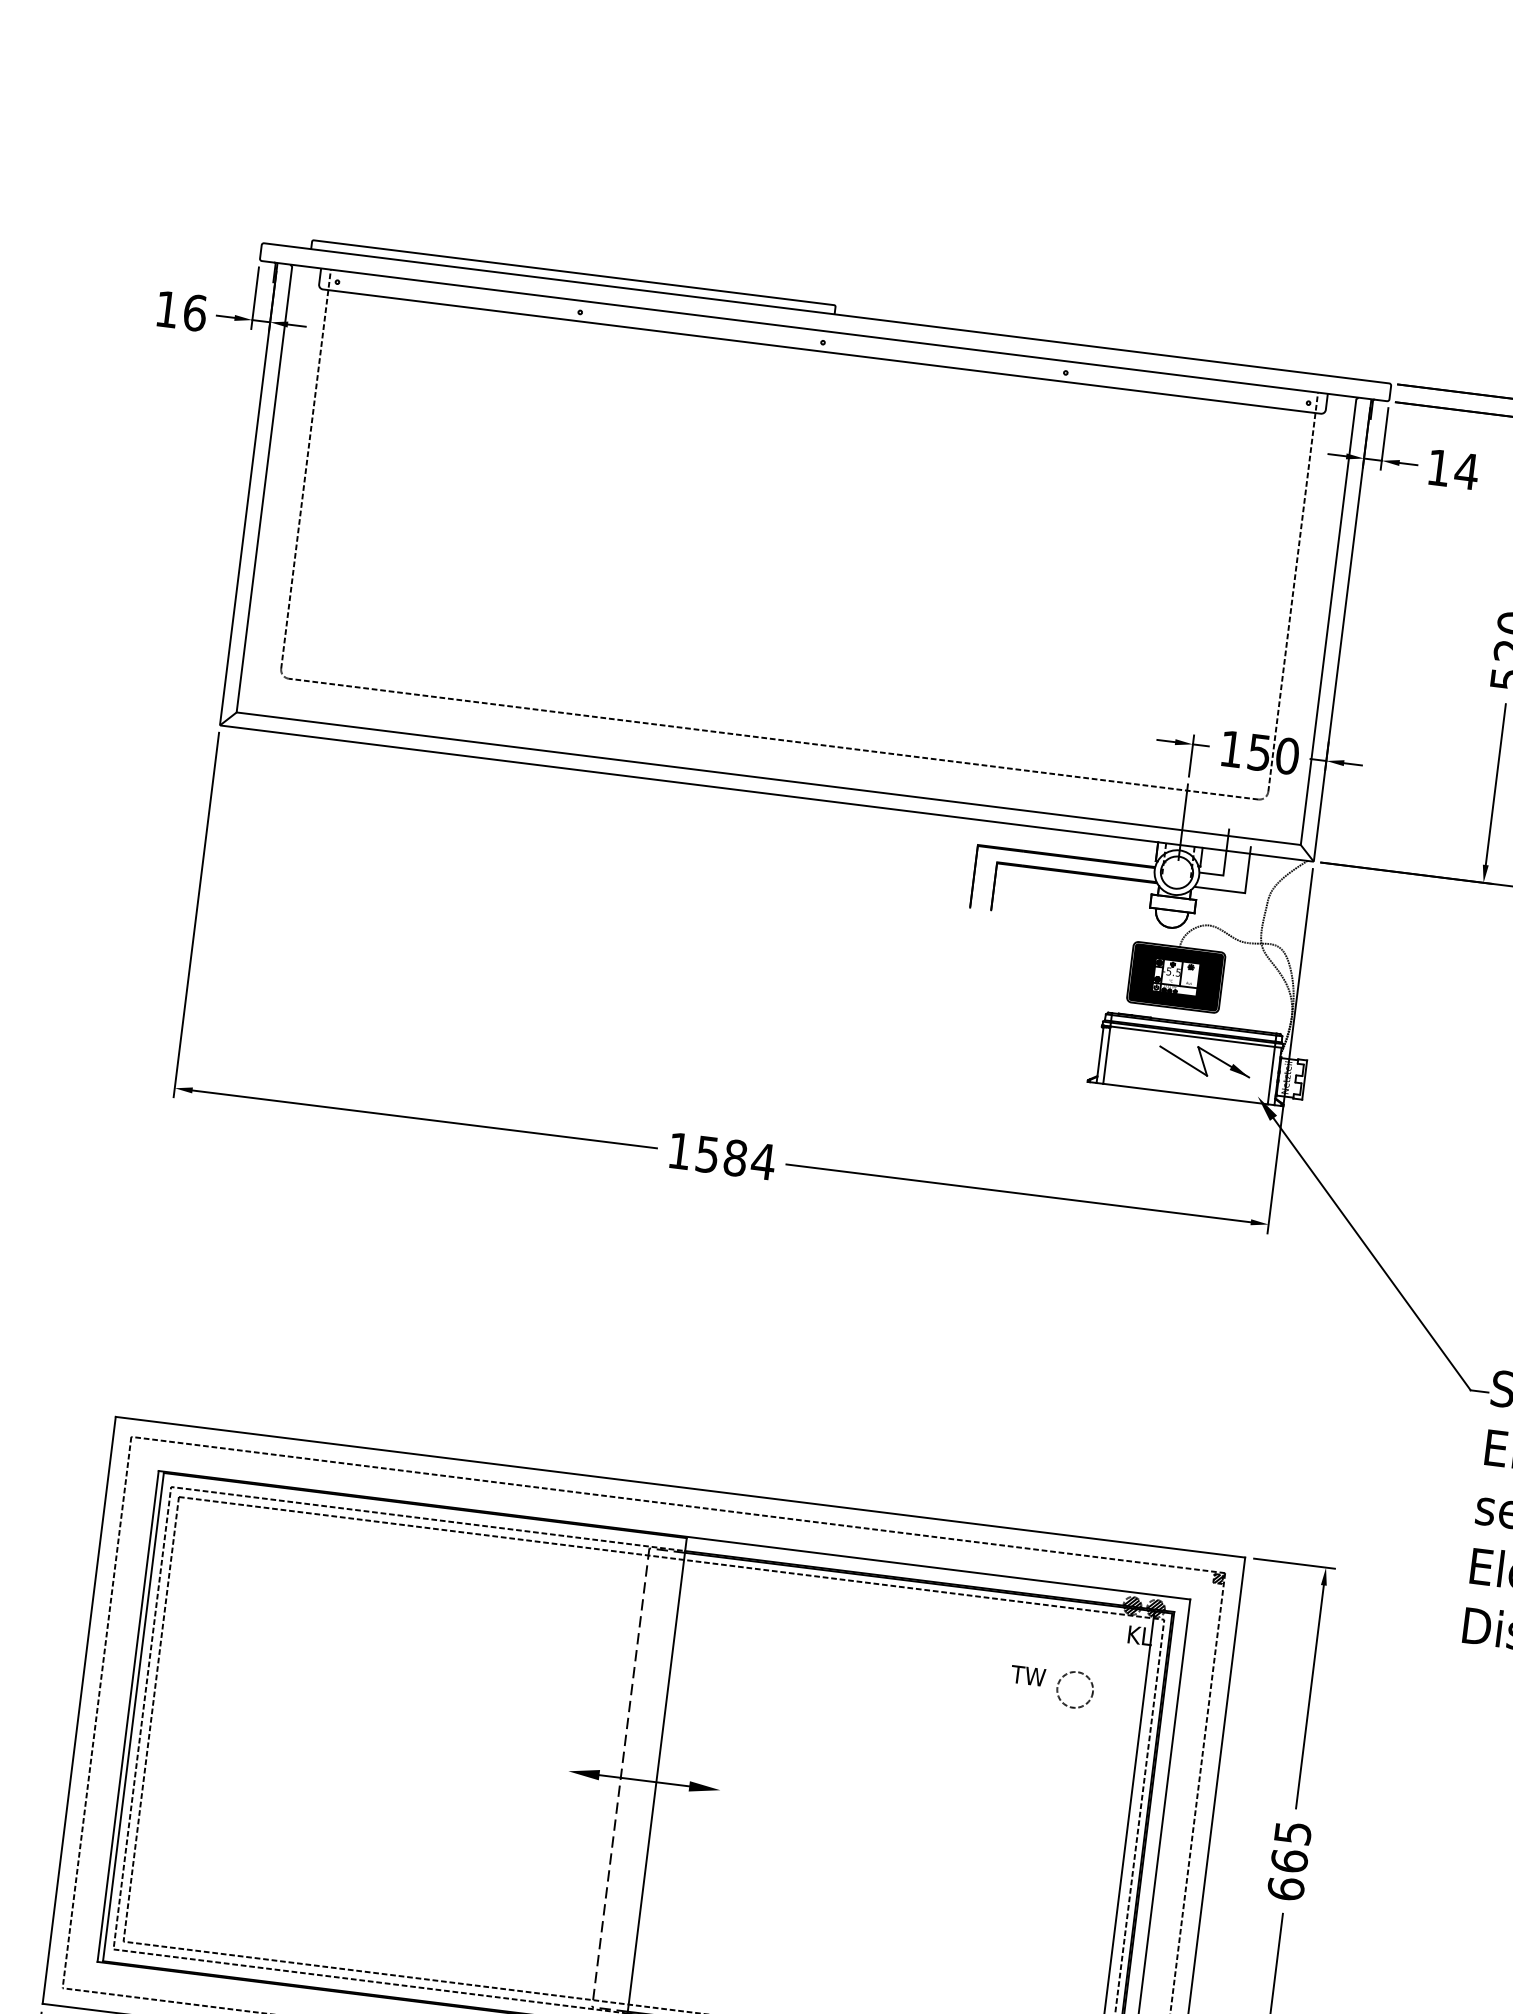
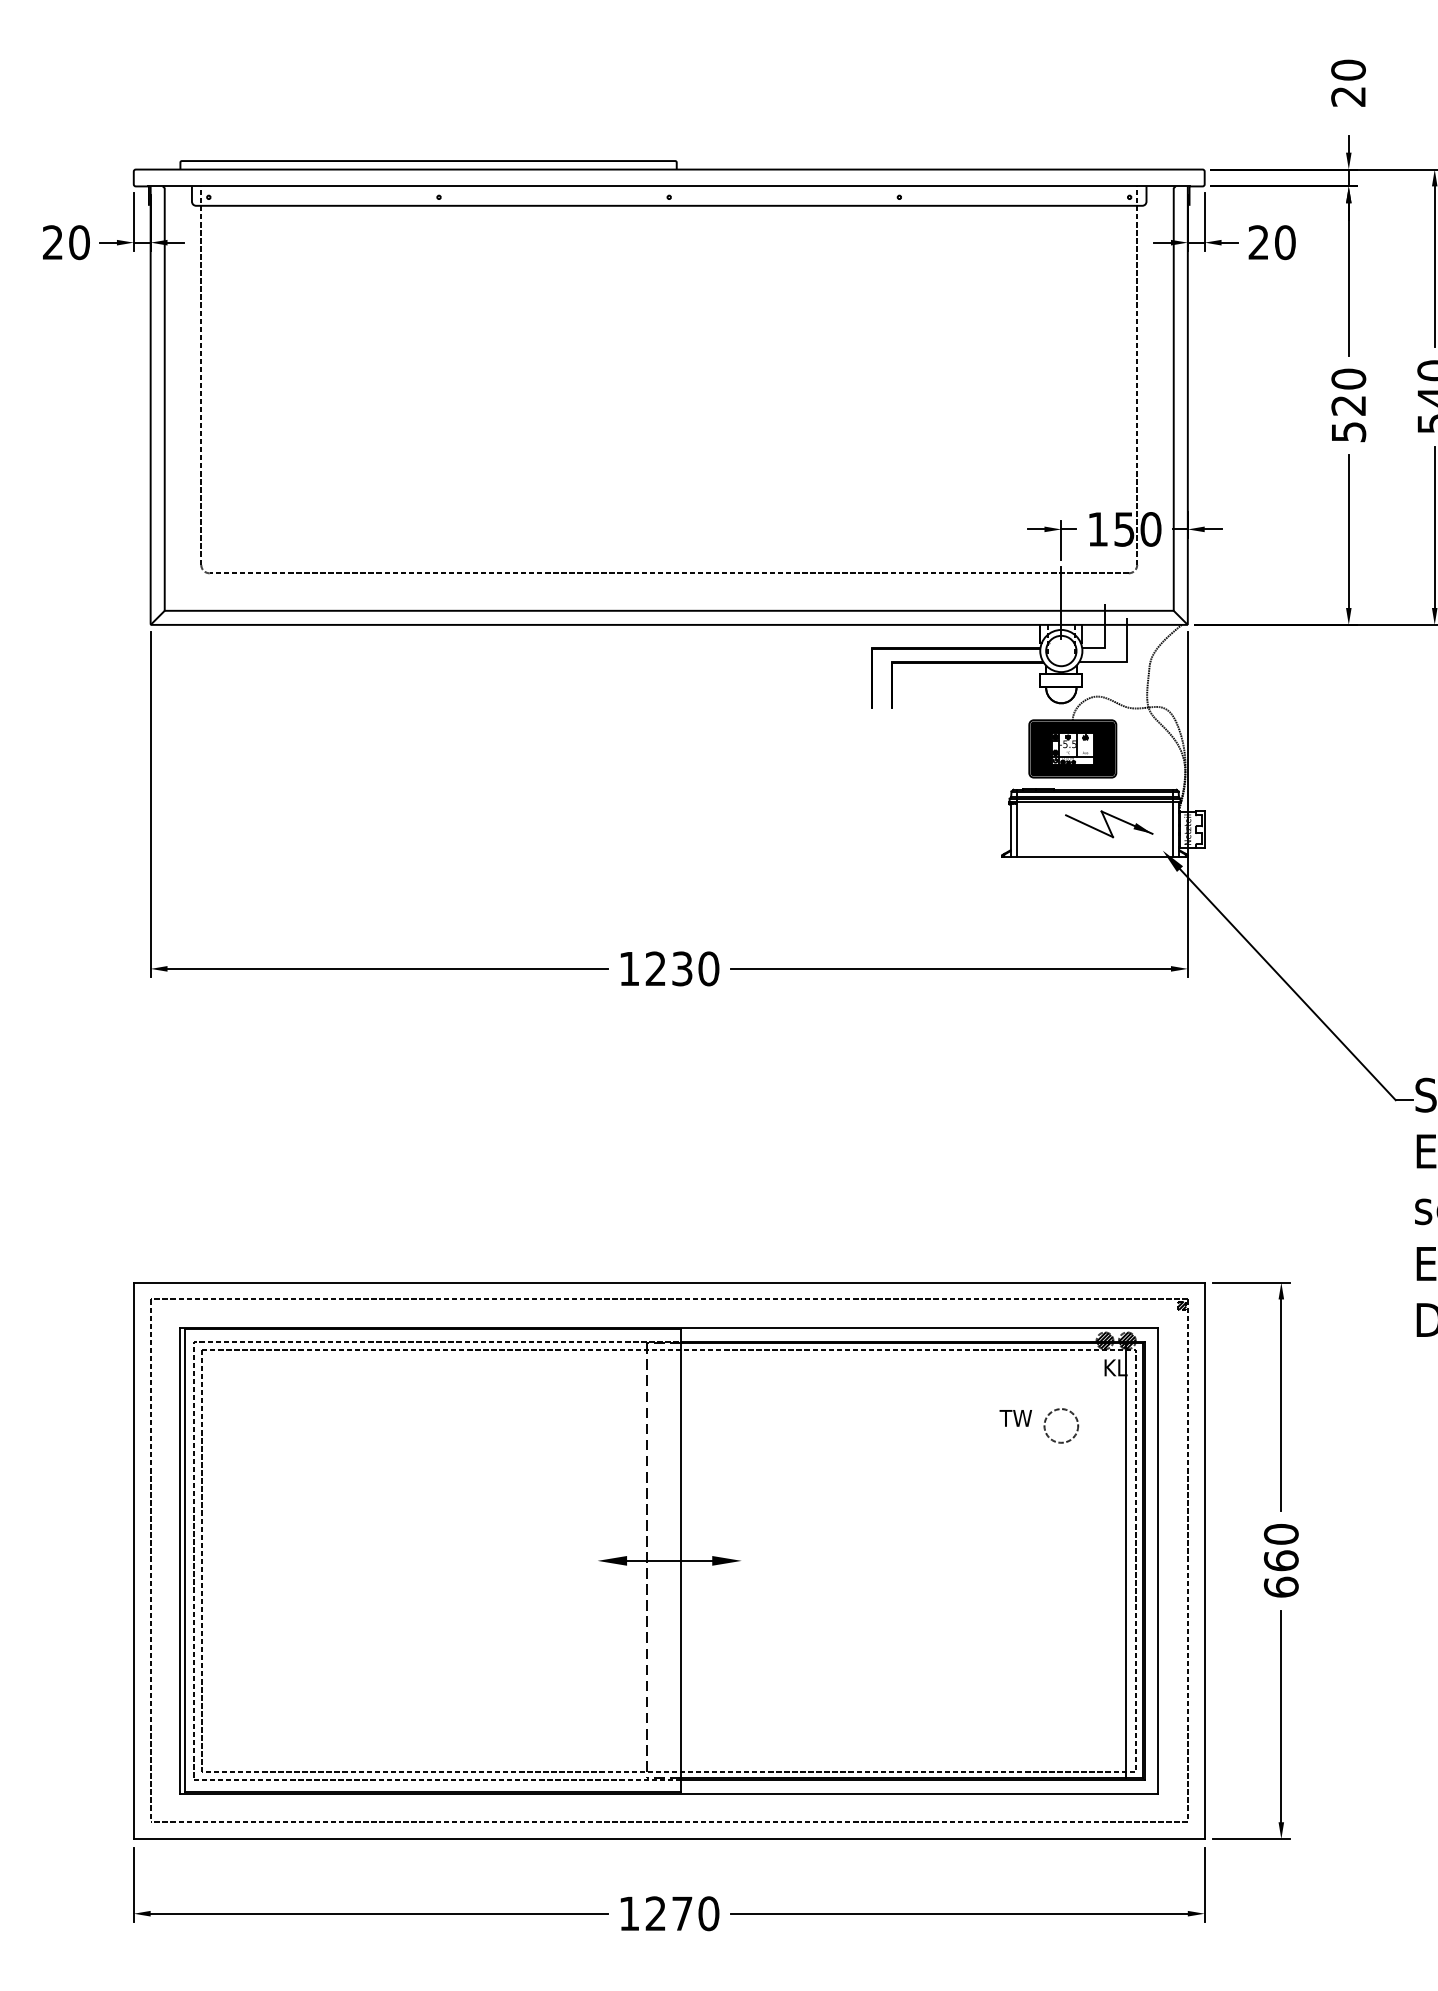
text: (181, 311) -> (66, 242), 16 -> 20
text: (1453, 469) -> (1272, 242), 14 -> 20
text: (735, 1157) -> (682, 968), 1584 -> 1230
text: (1292, 1833) -> (1280, 1534), 665 -> 660

